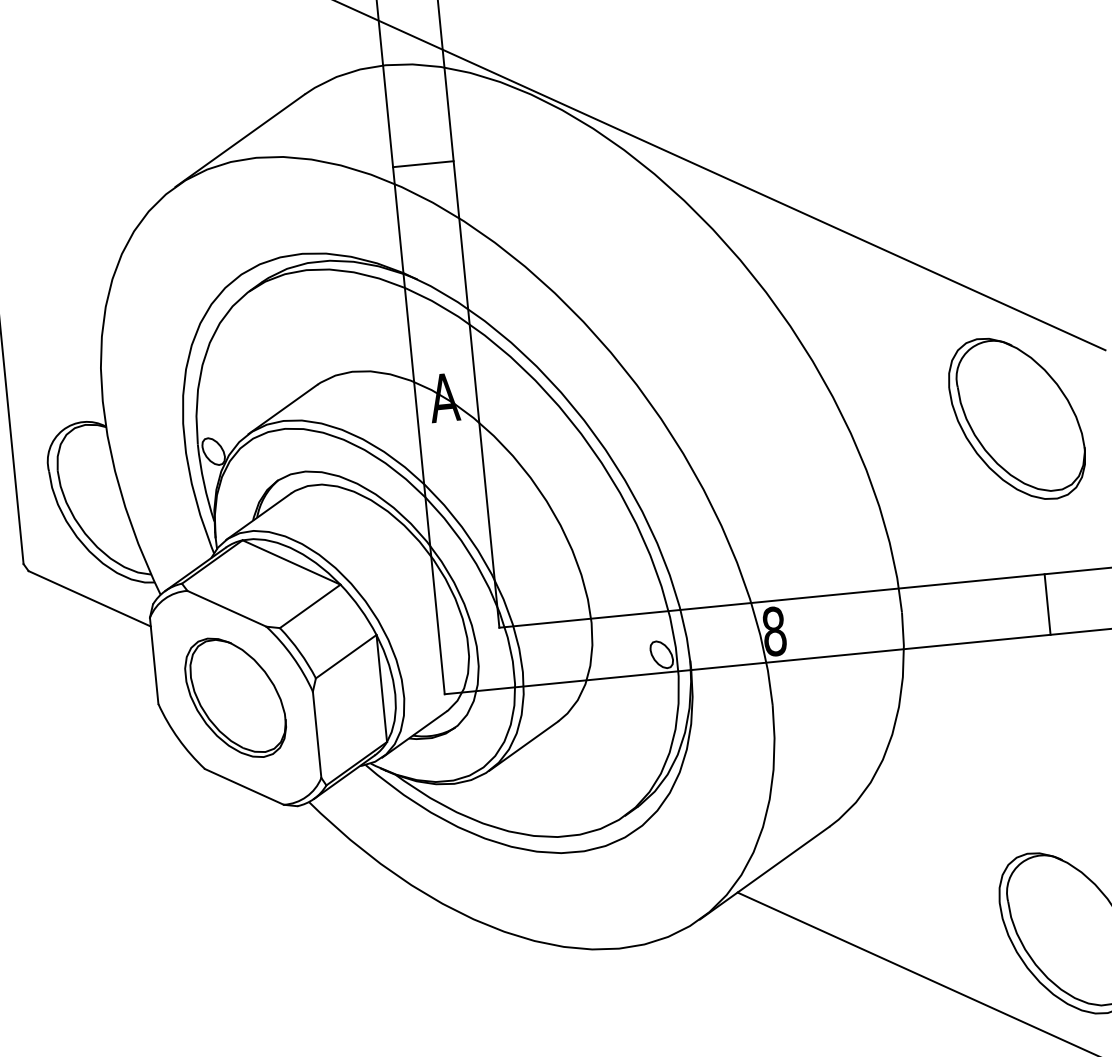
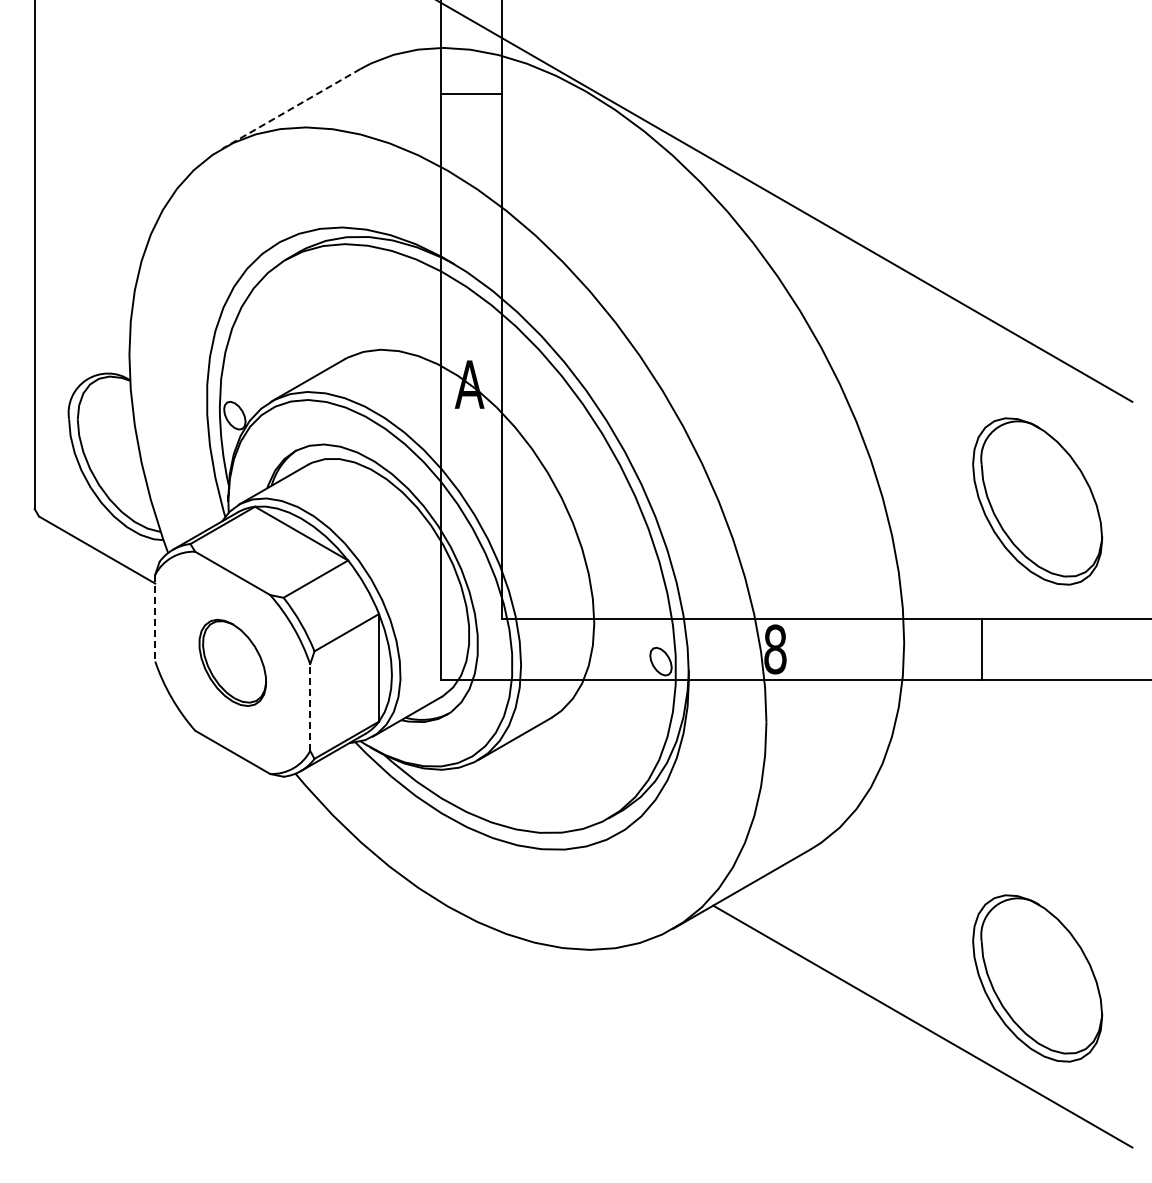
line: (240, 140) -> (291, 108), solid -> dashed
line: (423, 164) -> (471, 94), moved
part: (1016, 418) -> (1037, 501), moved
line: (1047, 603) -> (981, 648), moved
line: (154, 661) -> (155, 618), solid -> dashed
part: (235, 697) -> (232, 662), size x0.7
line: (317, 734) -> (310, 707), solid -> dashed

